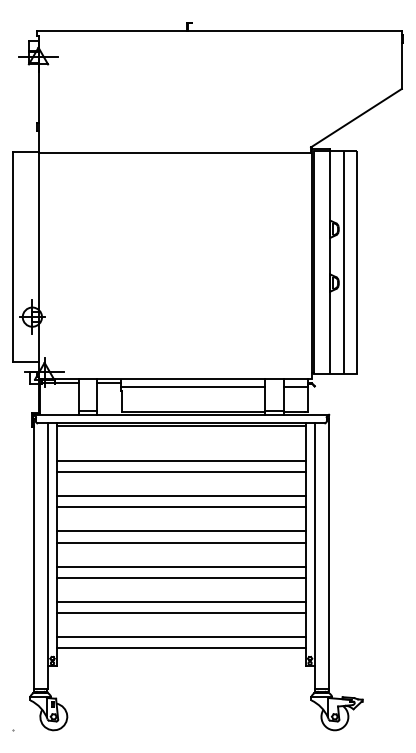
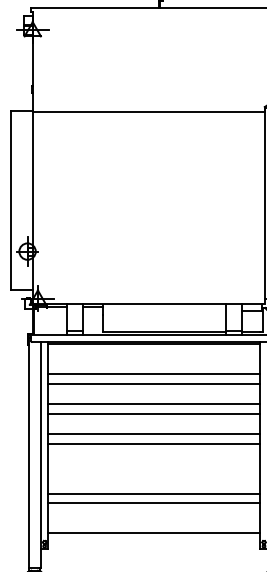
line: (193, 386) -> (164, 310), removed
line: (180, 566) -> (153, 463), removed
line: (180, 577) -> (153, 473), removed
line: (180, 636) -> (153, 523), removed

